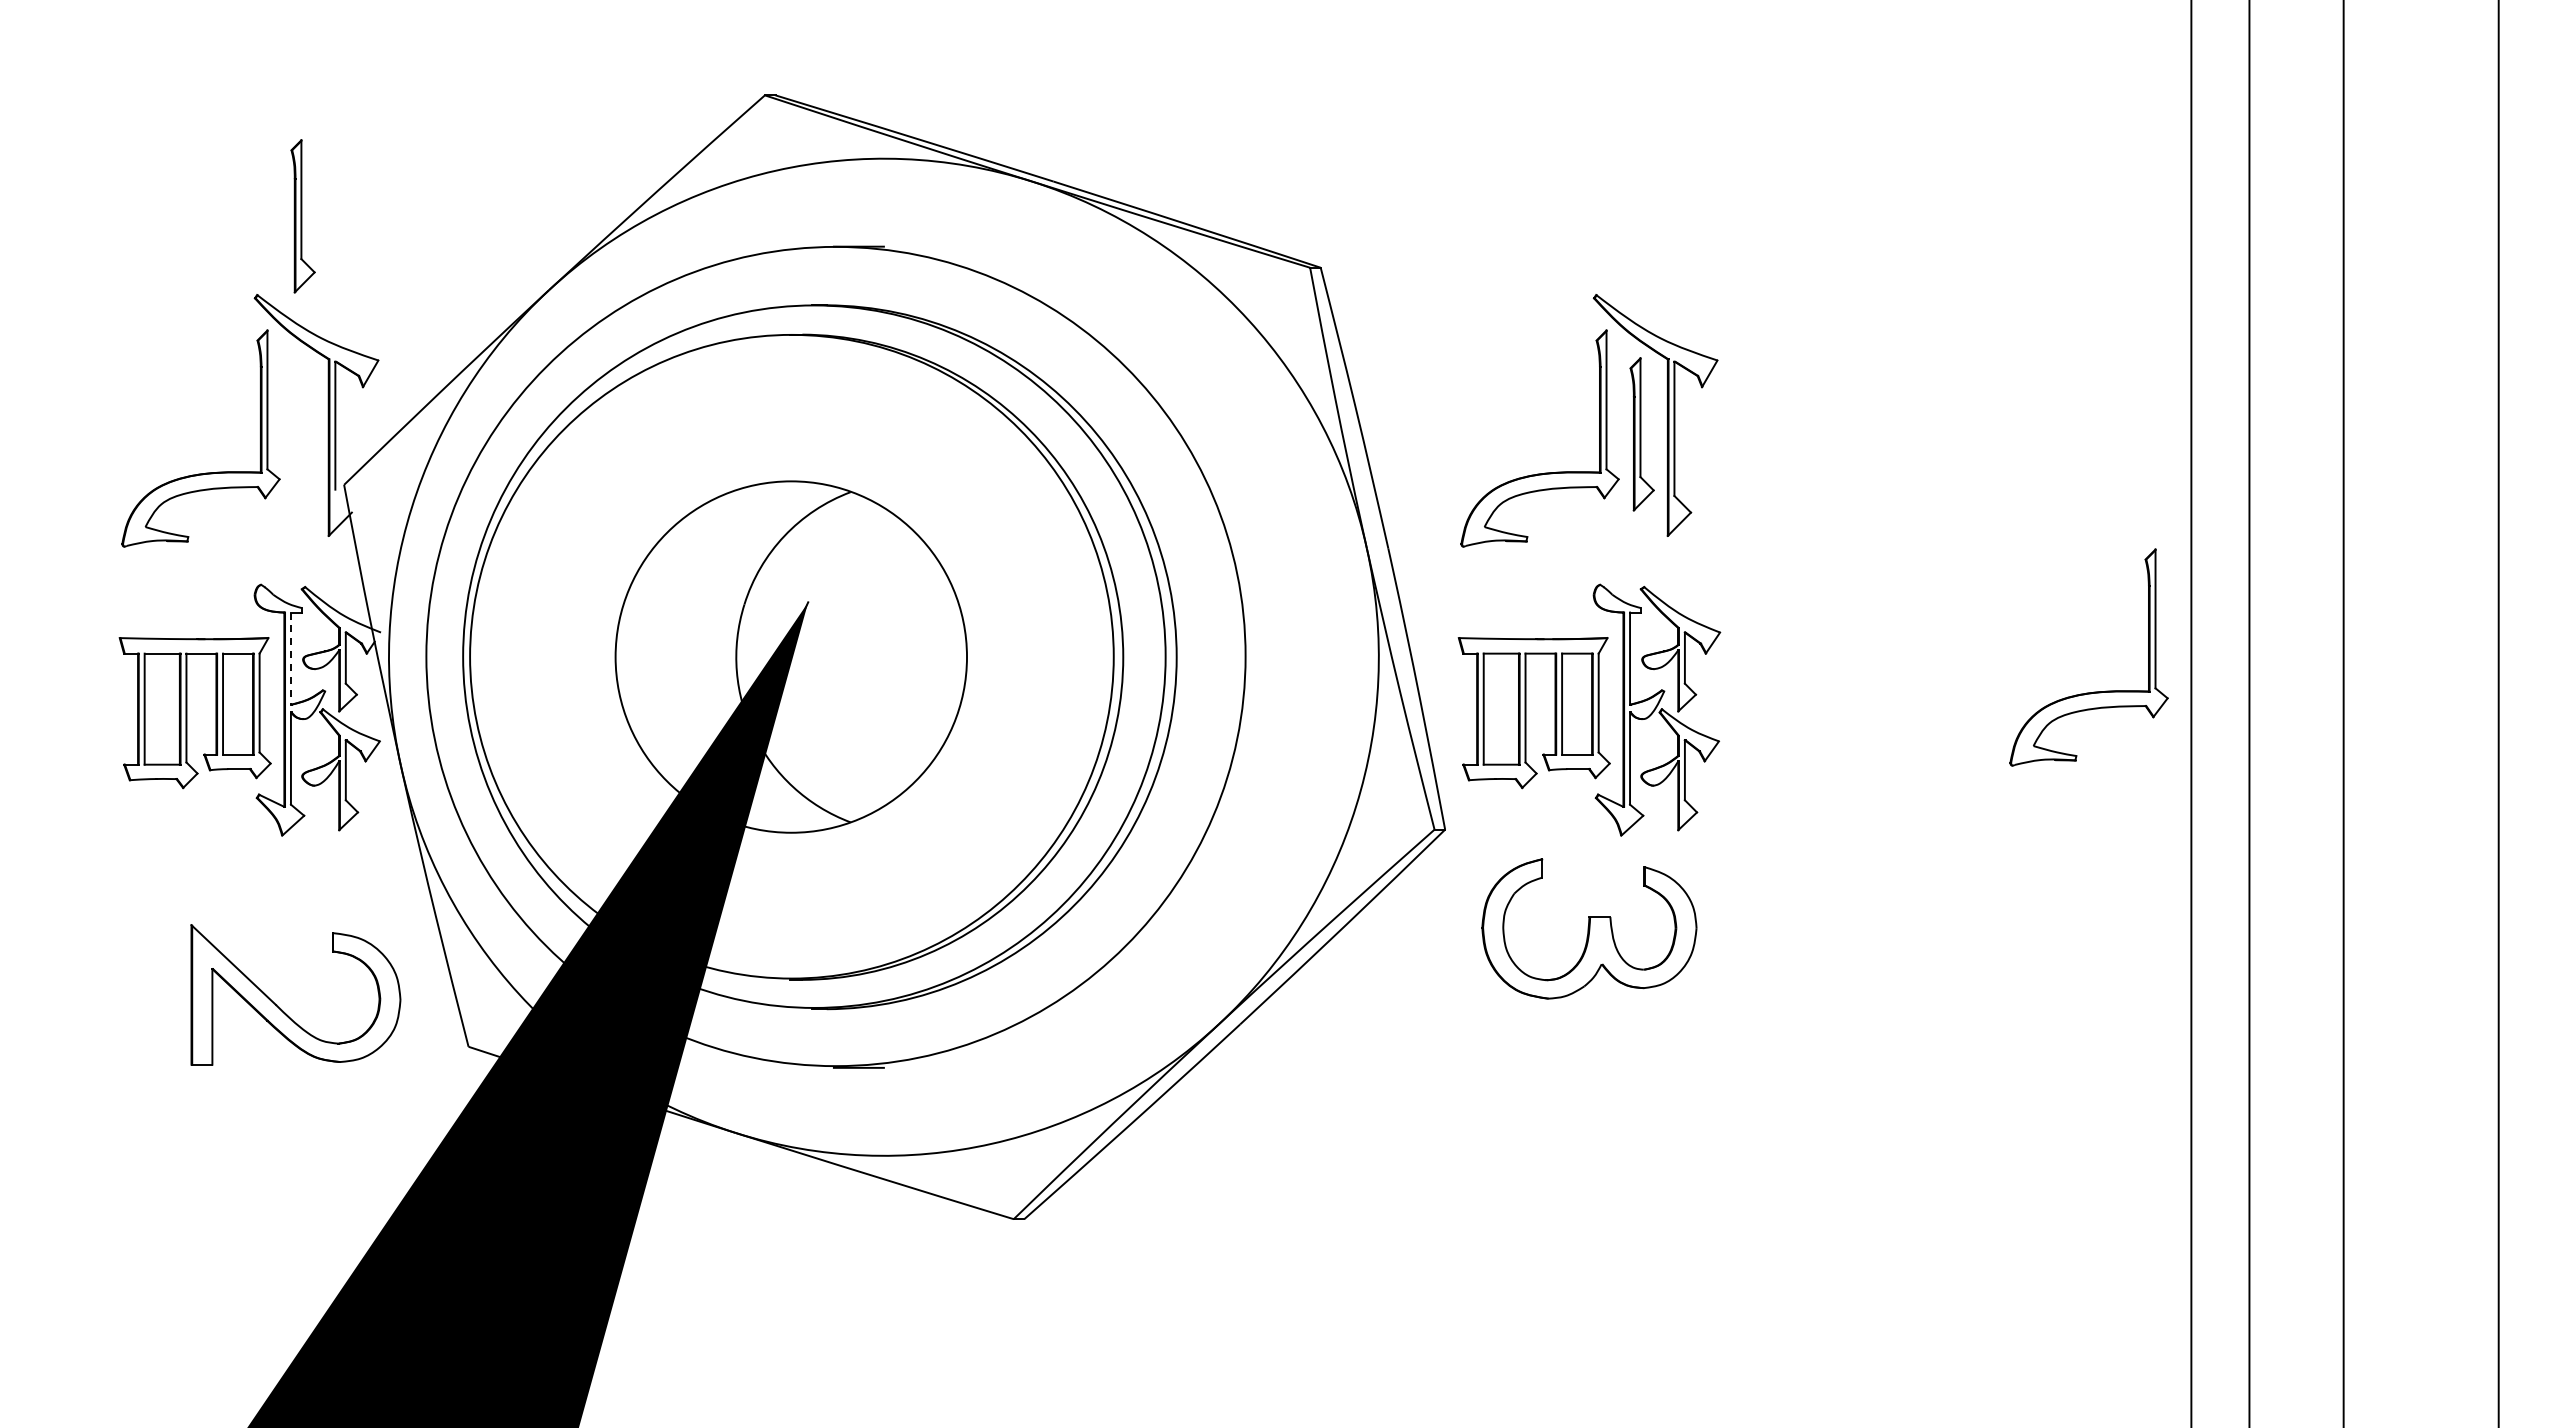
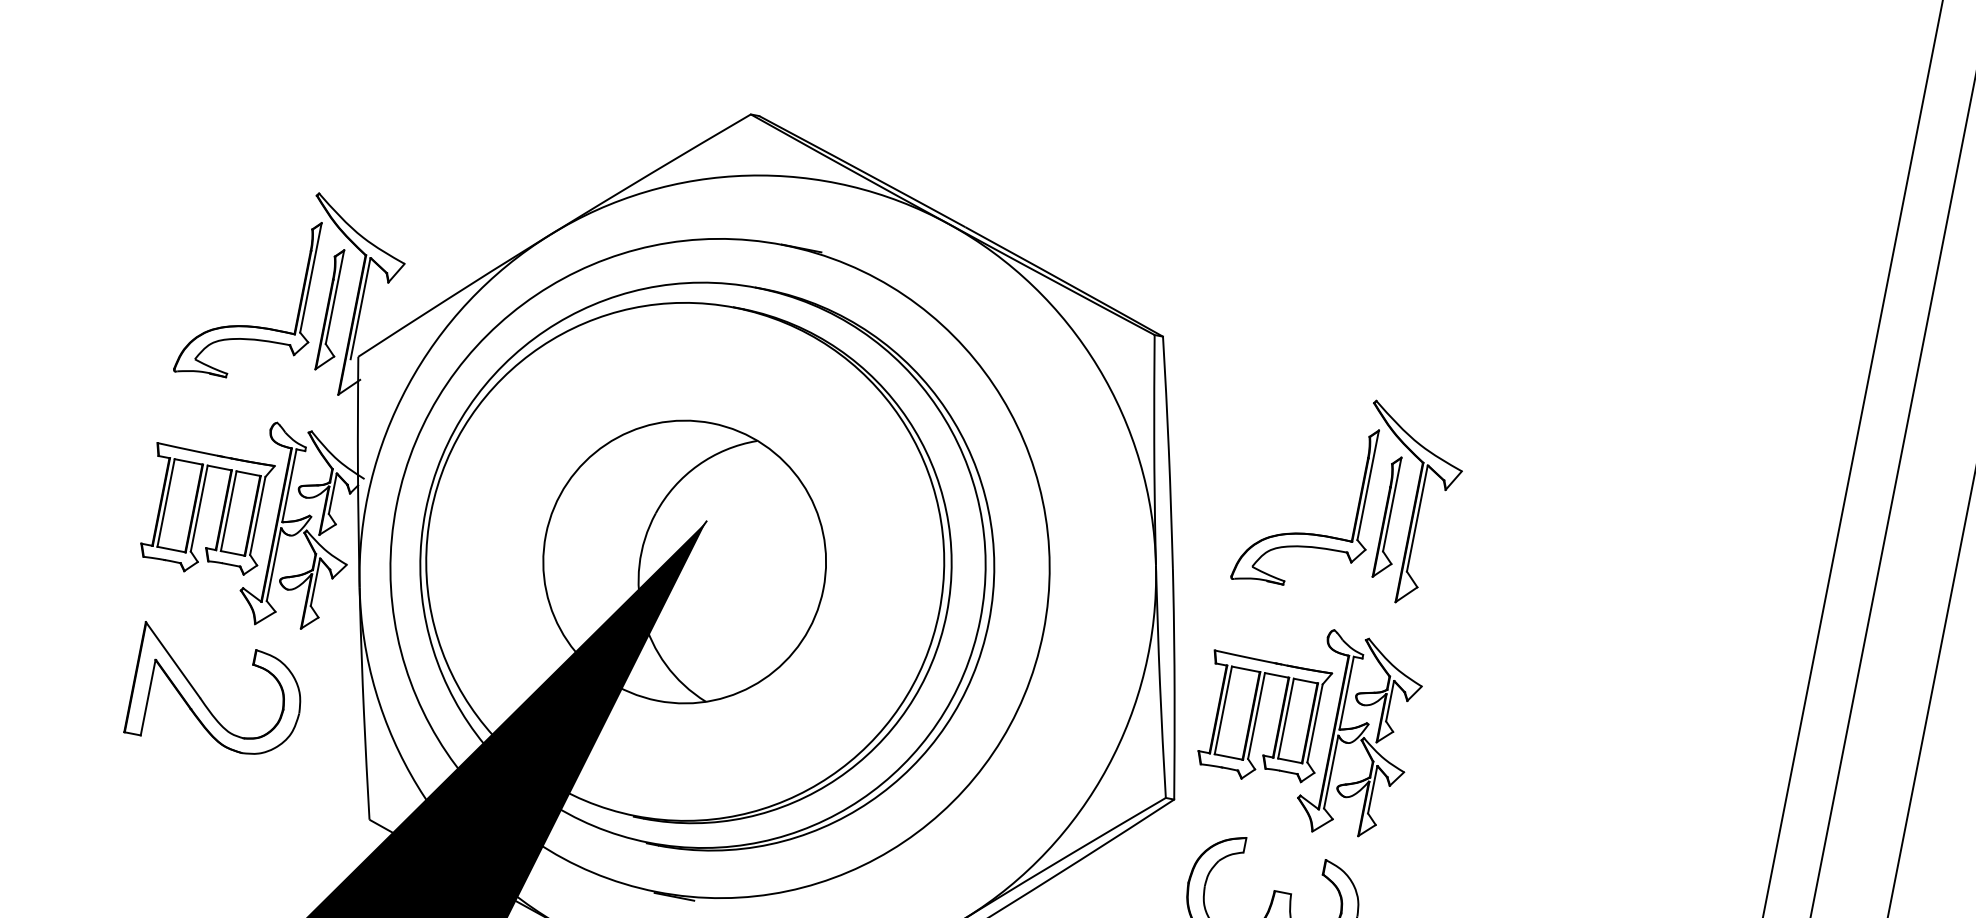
part: (302, 216) -> (333, 310), moved
line: (290, 659) -> (288, 486), dashed -> solid
part: (2093, 691) -> (1707, 790), removed
part: (281, 1008) -> (204, 701), moved

